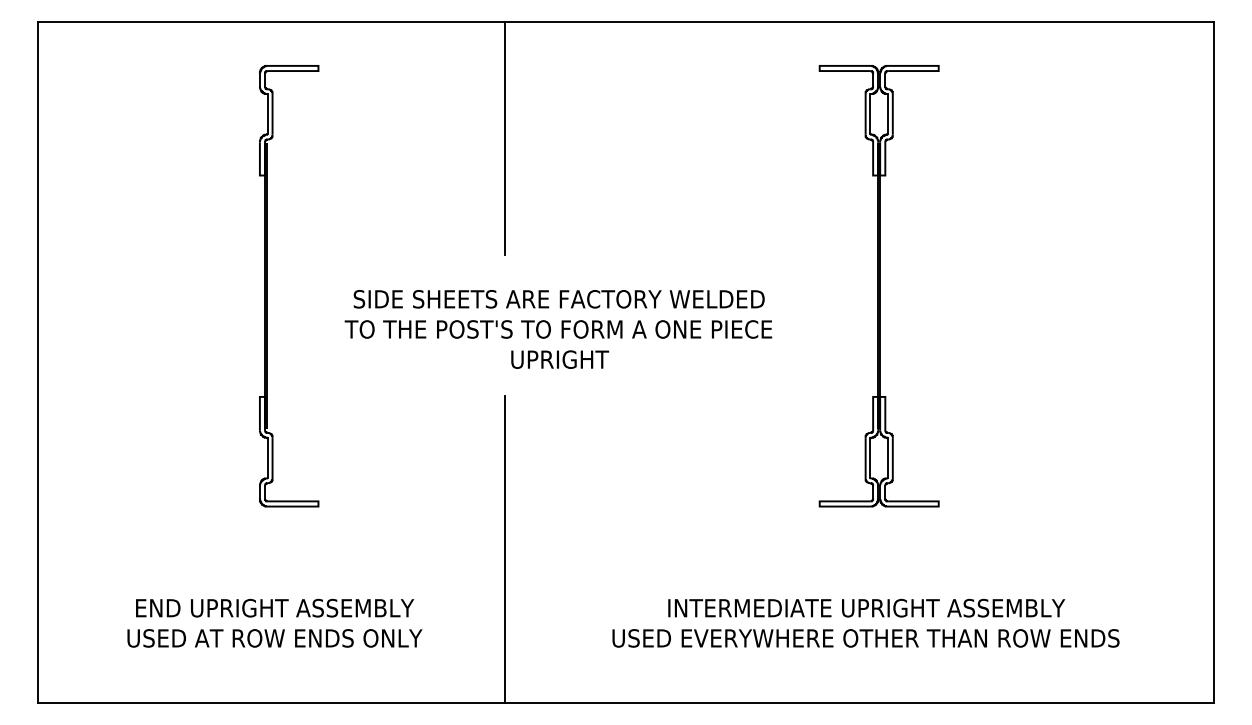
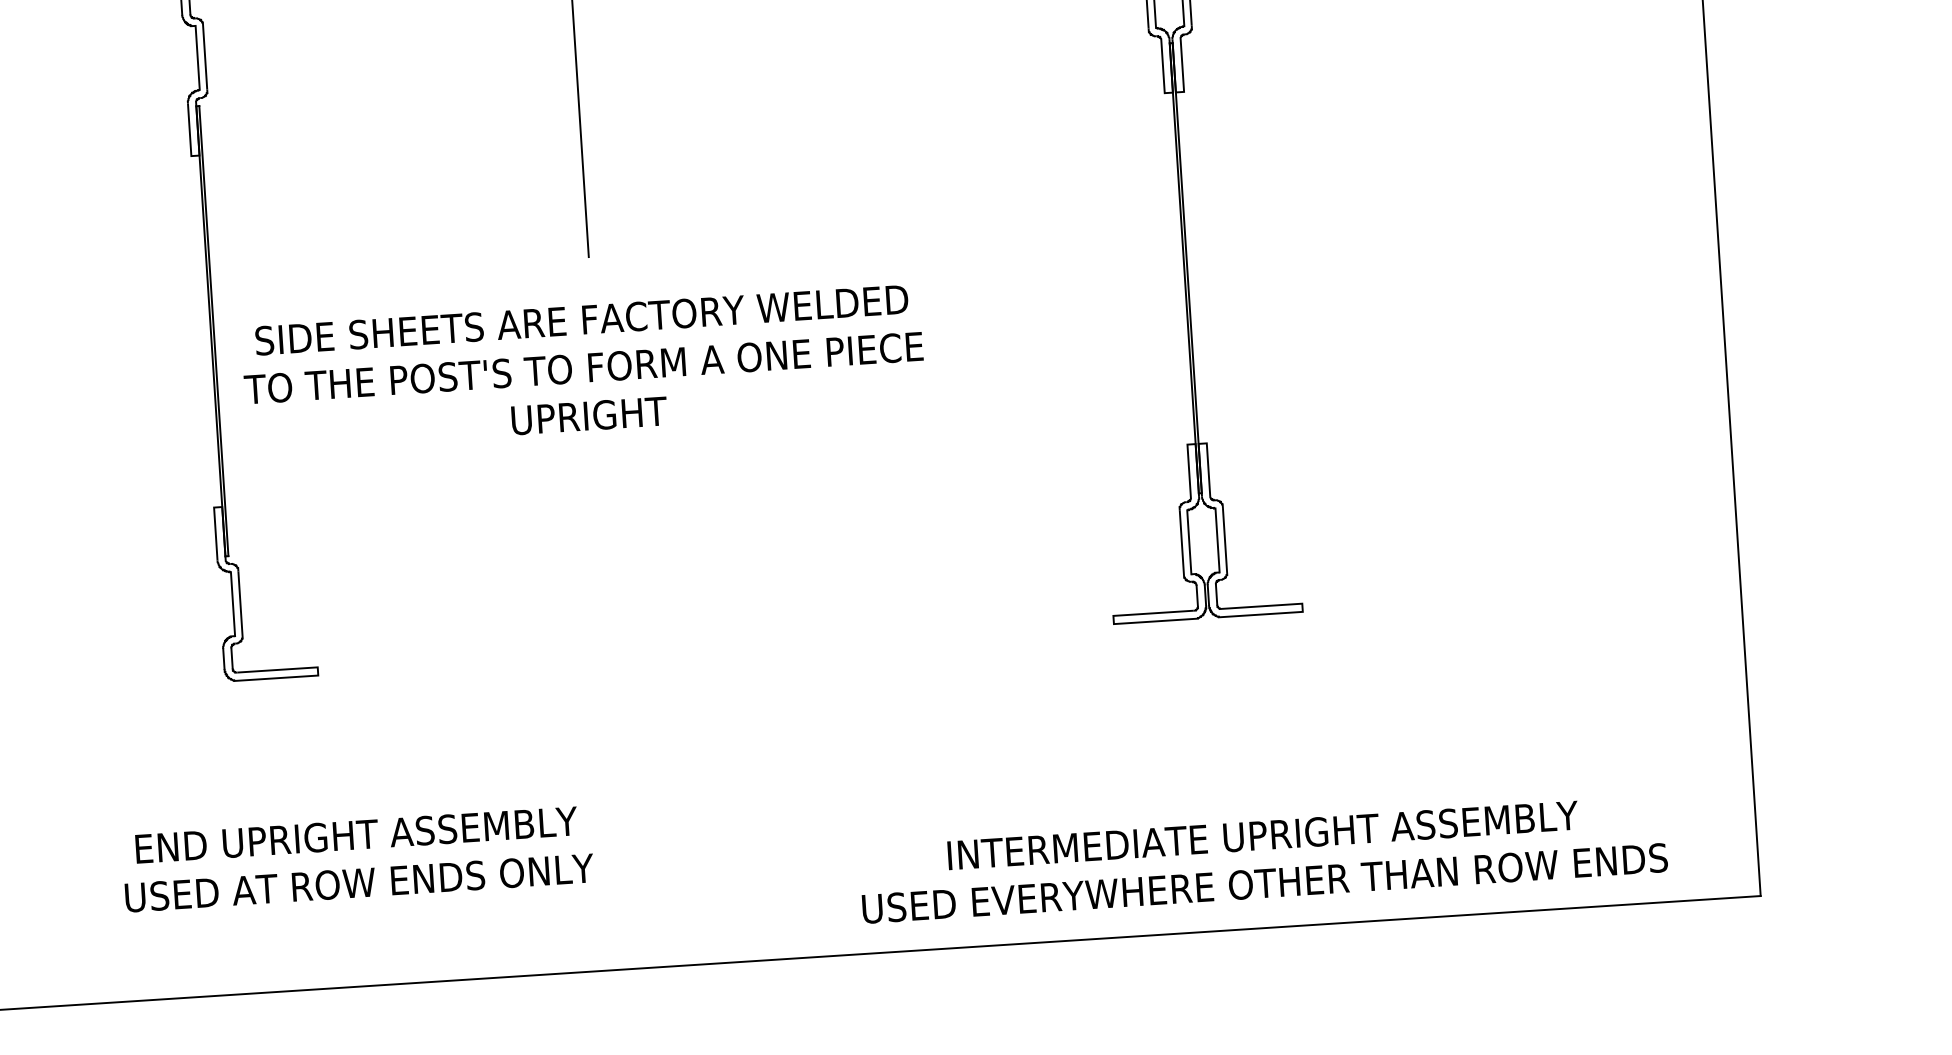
text: (558, 329) -> (583, 368), moved
line: (505, 549) -> (619, 724), removed
text: (274, 622) -> (357, 857), moved
text: (865, 622) -> (1262, 858), moved

